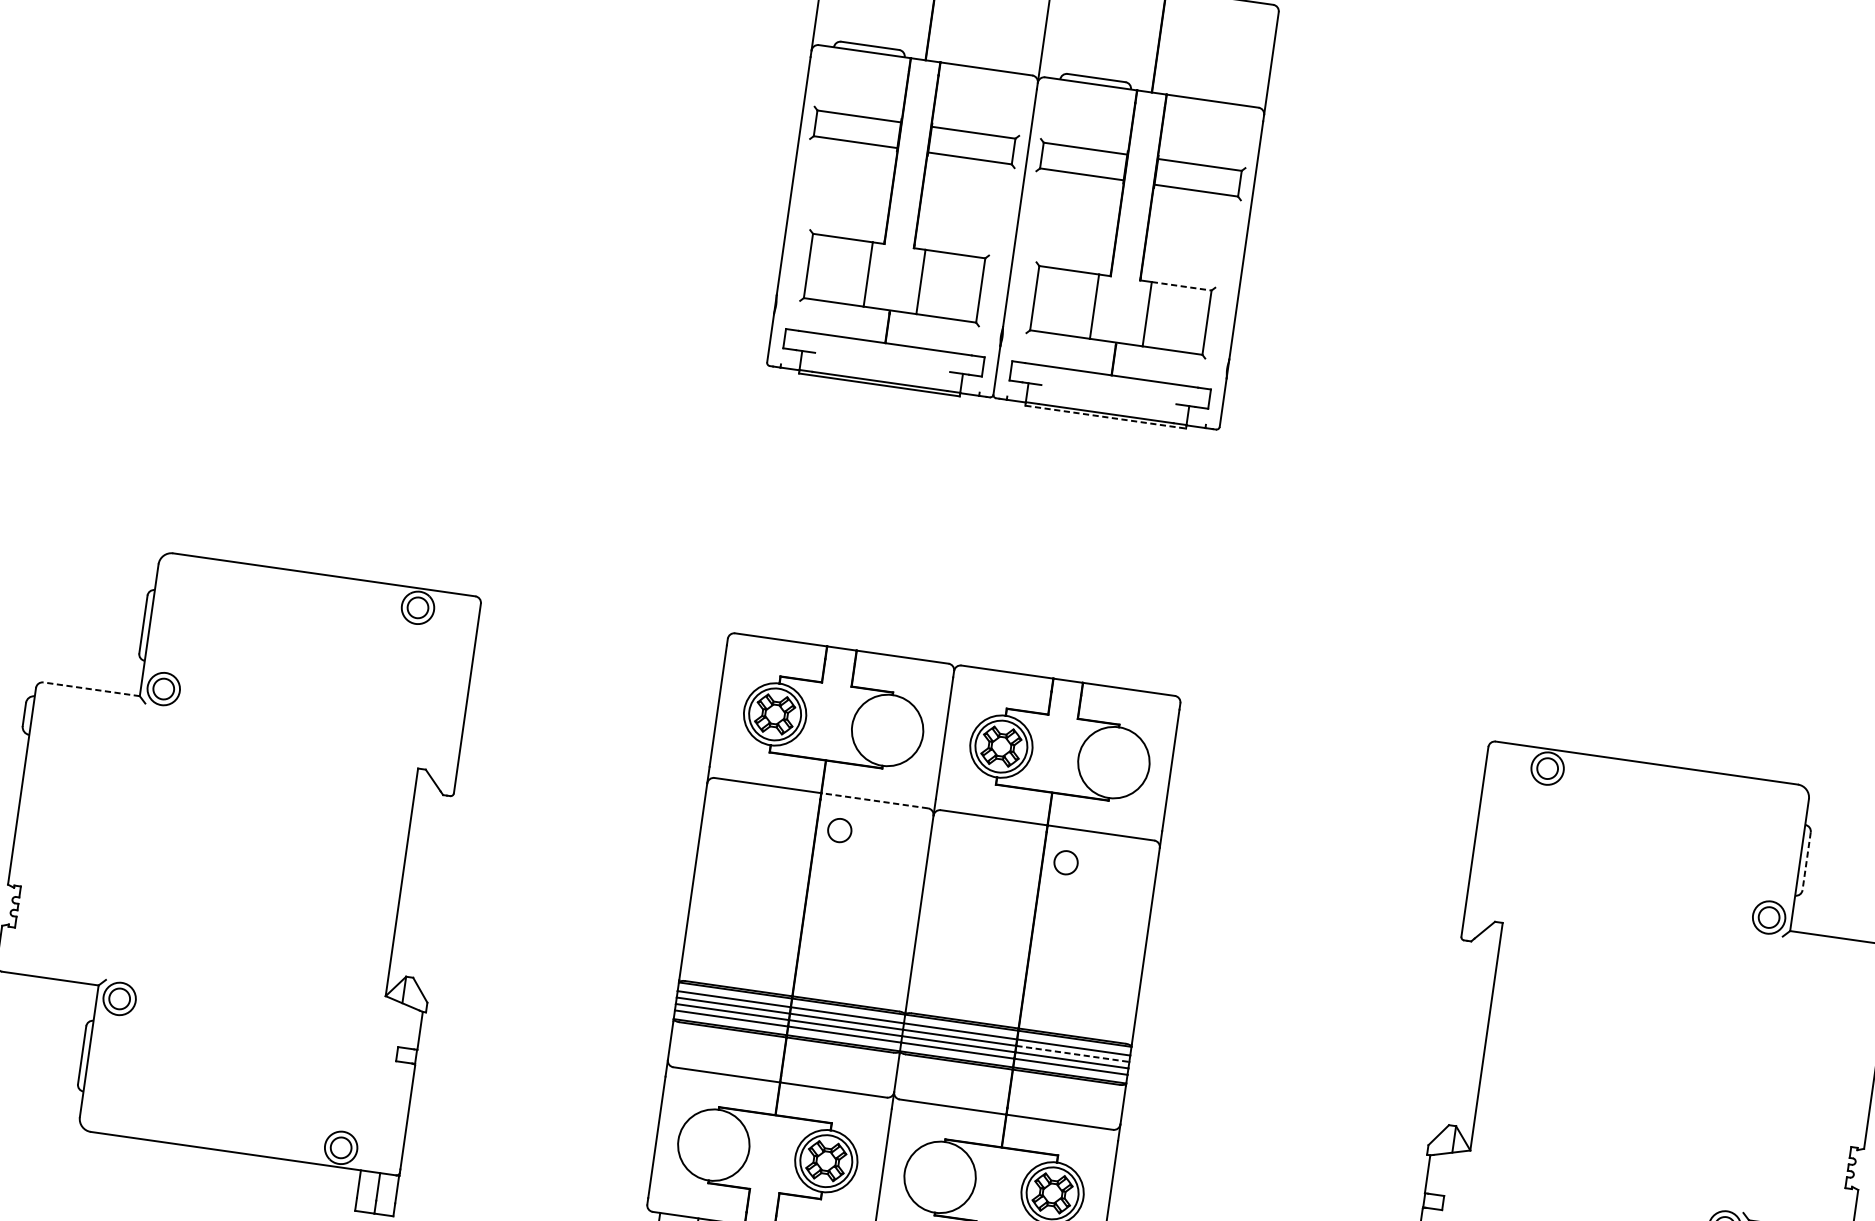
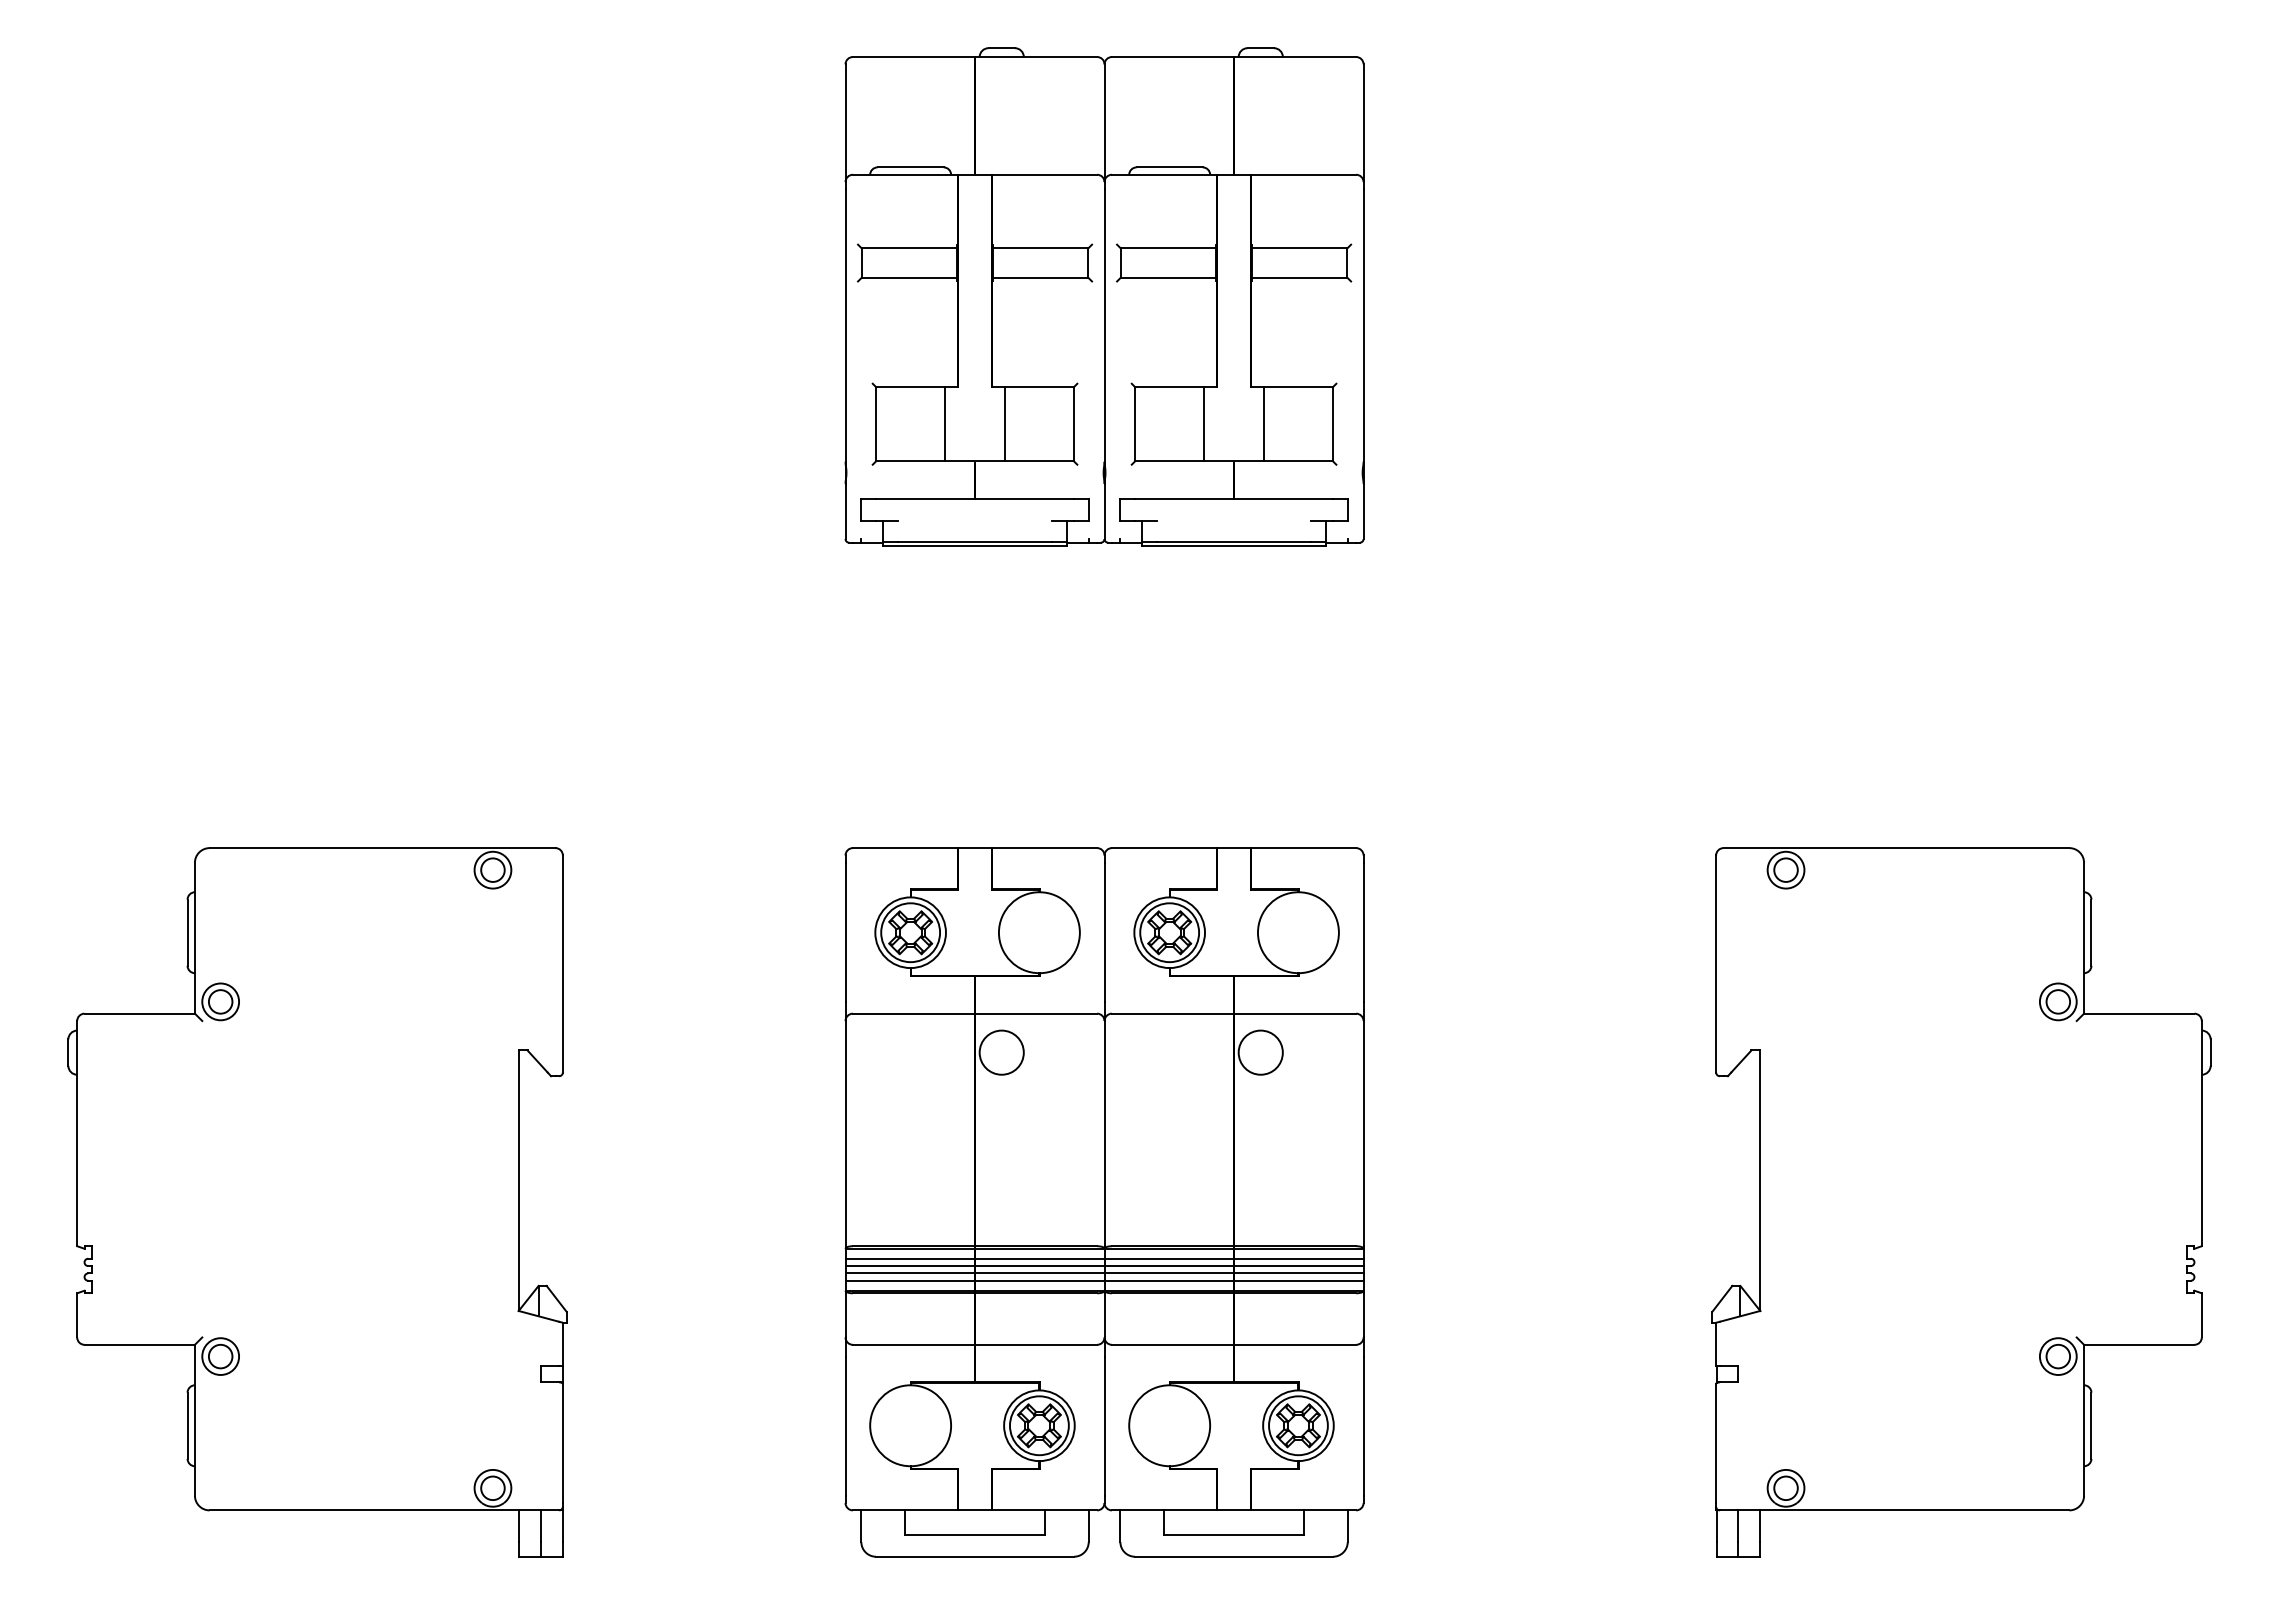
line: (1181, 286) -> (1298, 387), dashed -> solid
line: (1106, 417) -> (1234, 546), dashed -> solid
line: (91, 689) -> (139, 1013), dashed -> solid
line: (875, 800) -> (1036, 1013), dashed -> solid
circle: (839, 830) -> (1001, 1052), size x1.67
line: (1806, 861) -> (2091, 933), dashed -> solid
circle: (1065, 862) -> (1260, 1052), size x1.67
line: (1072, 1054) -> (1298, 1266), dashed -> solid

